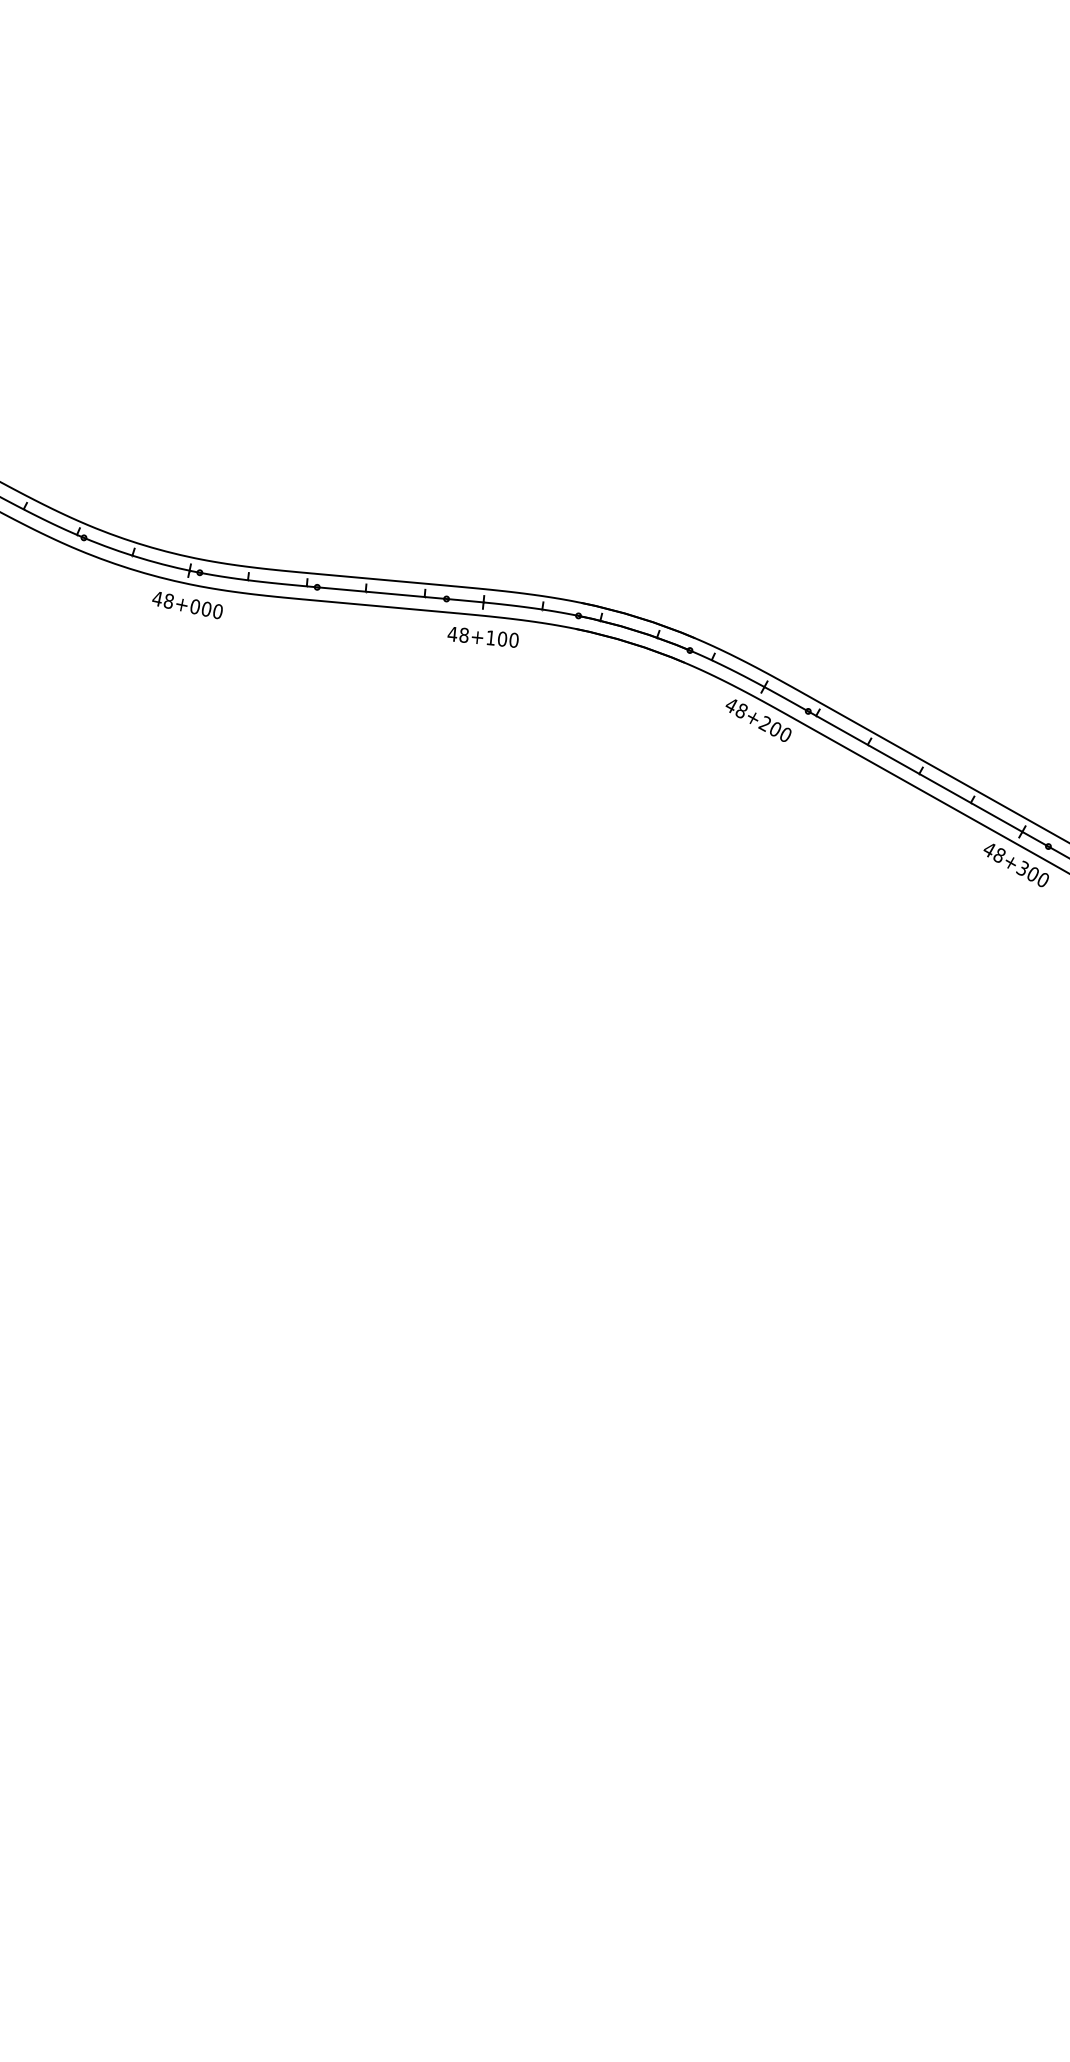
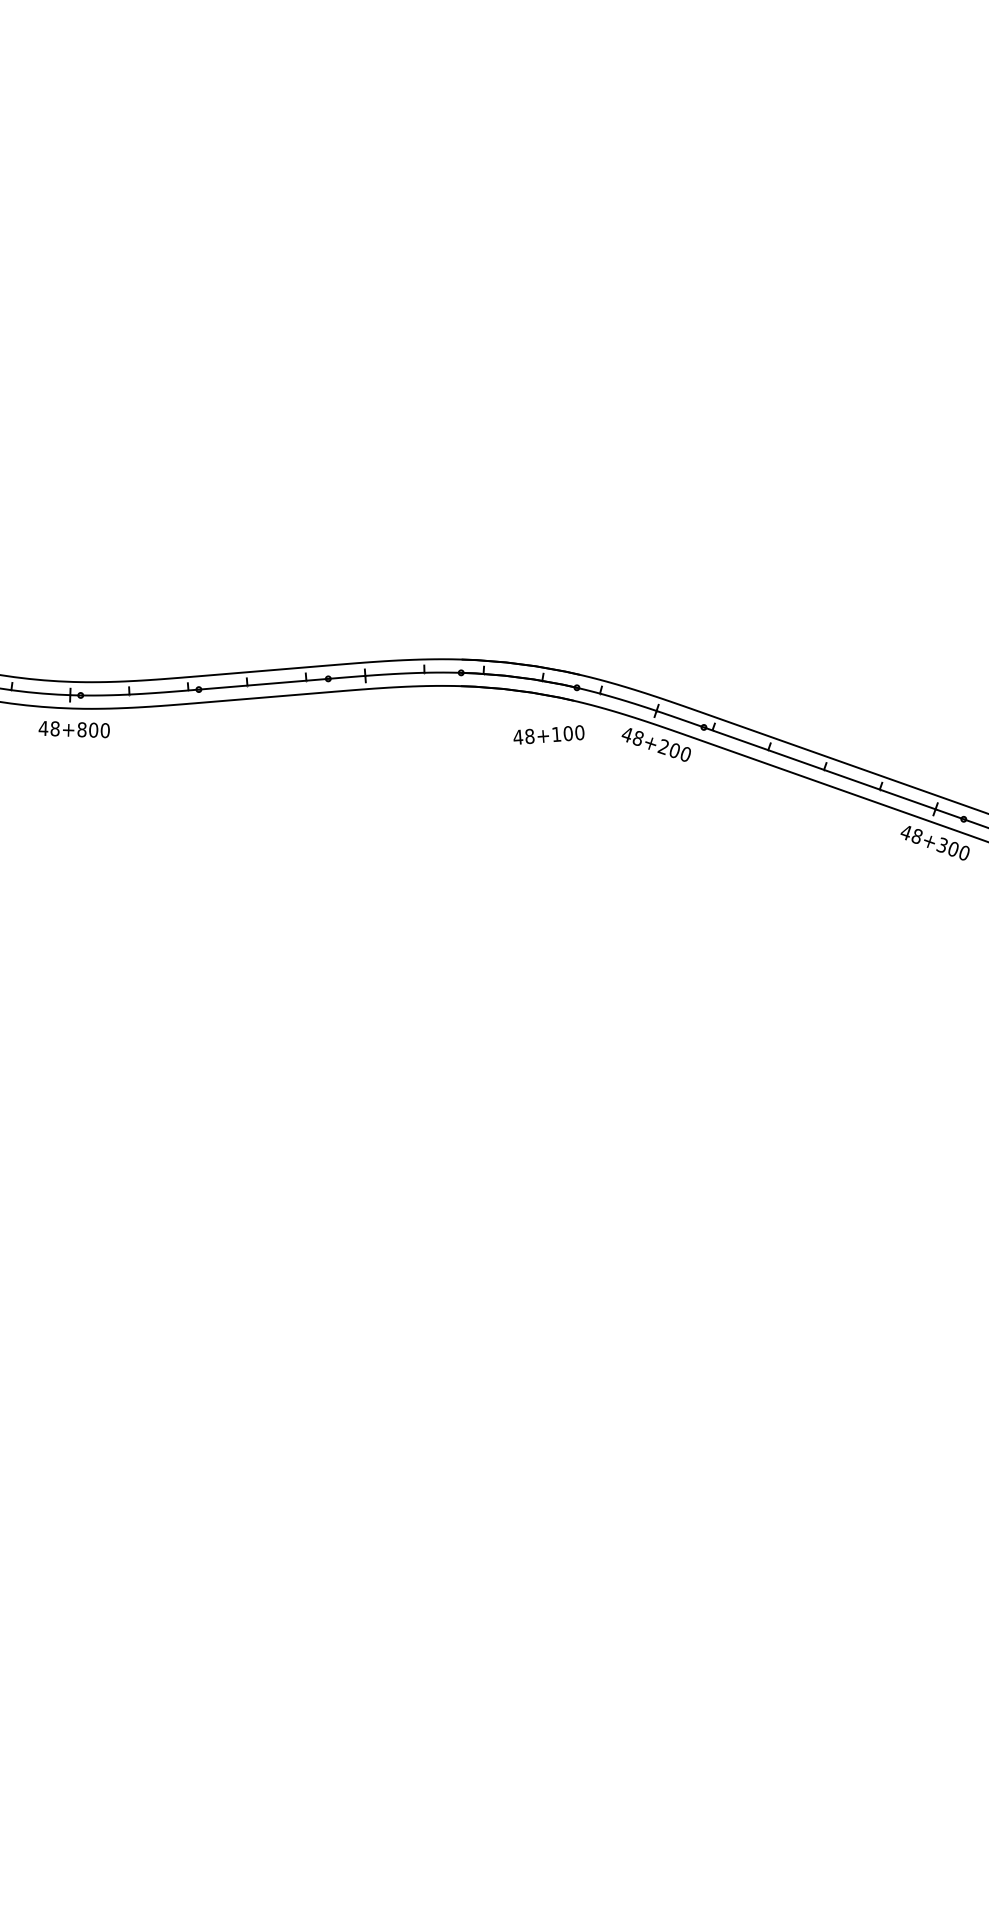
text: (195, 606) -> (82, 729), 48+000 -> 48+800
text: (482, 637) -> (548, 735), moved

